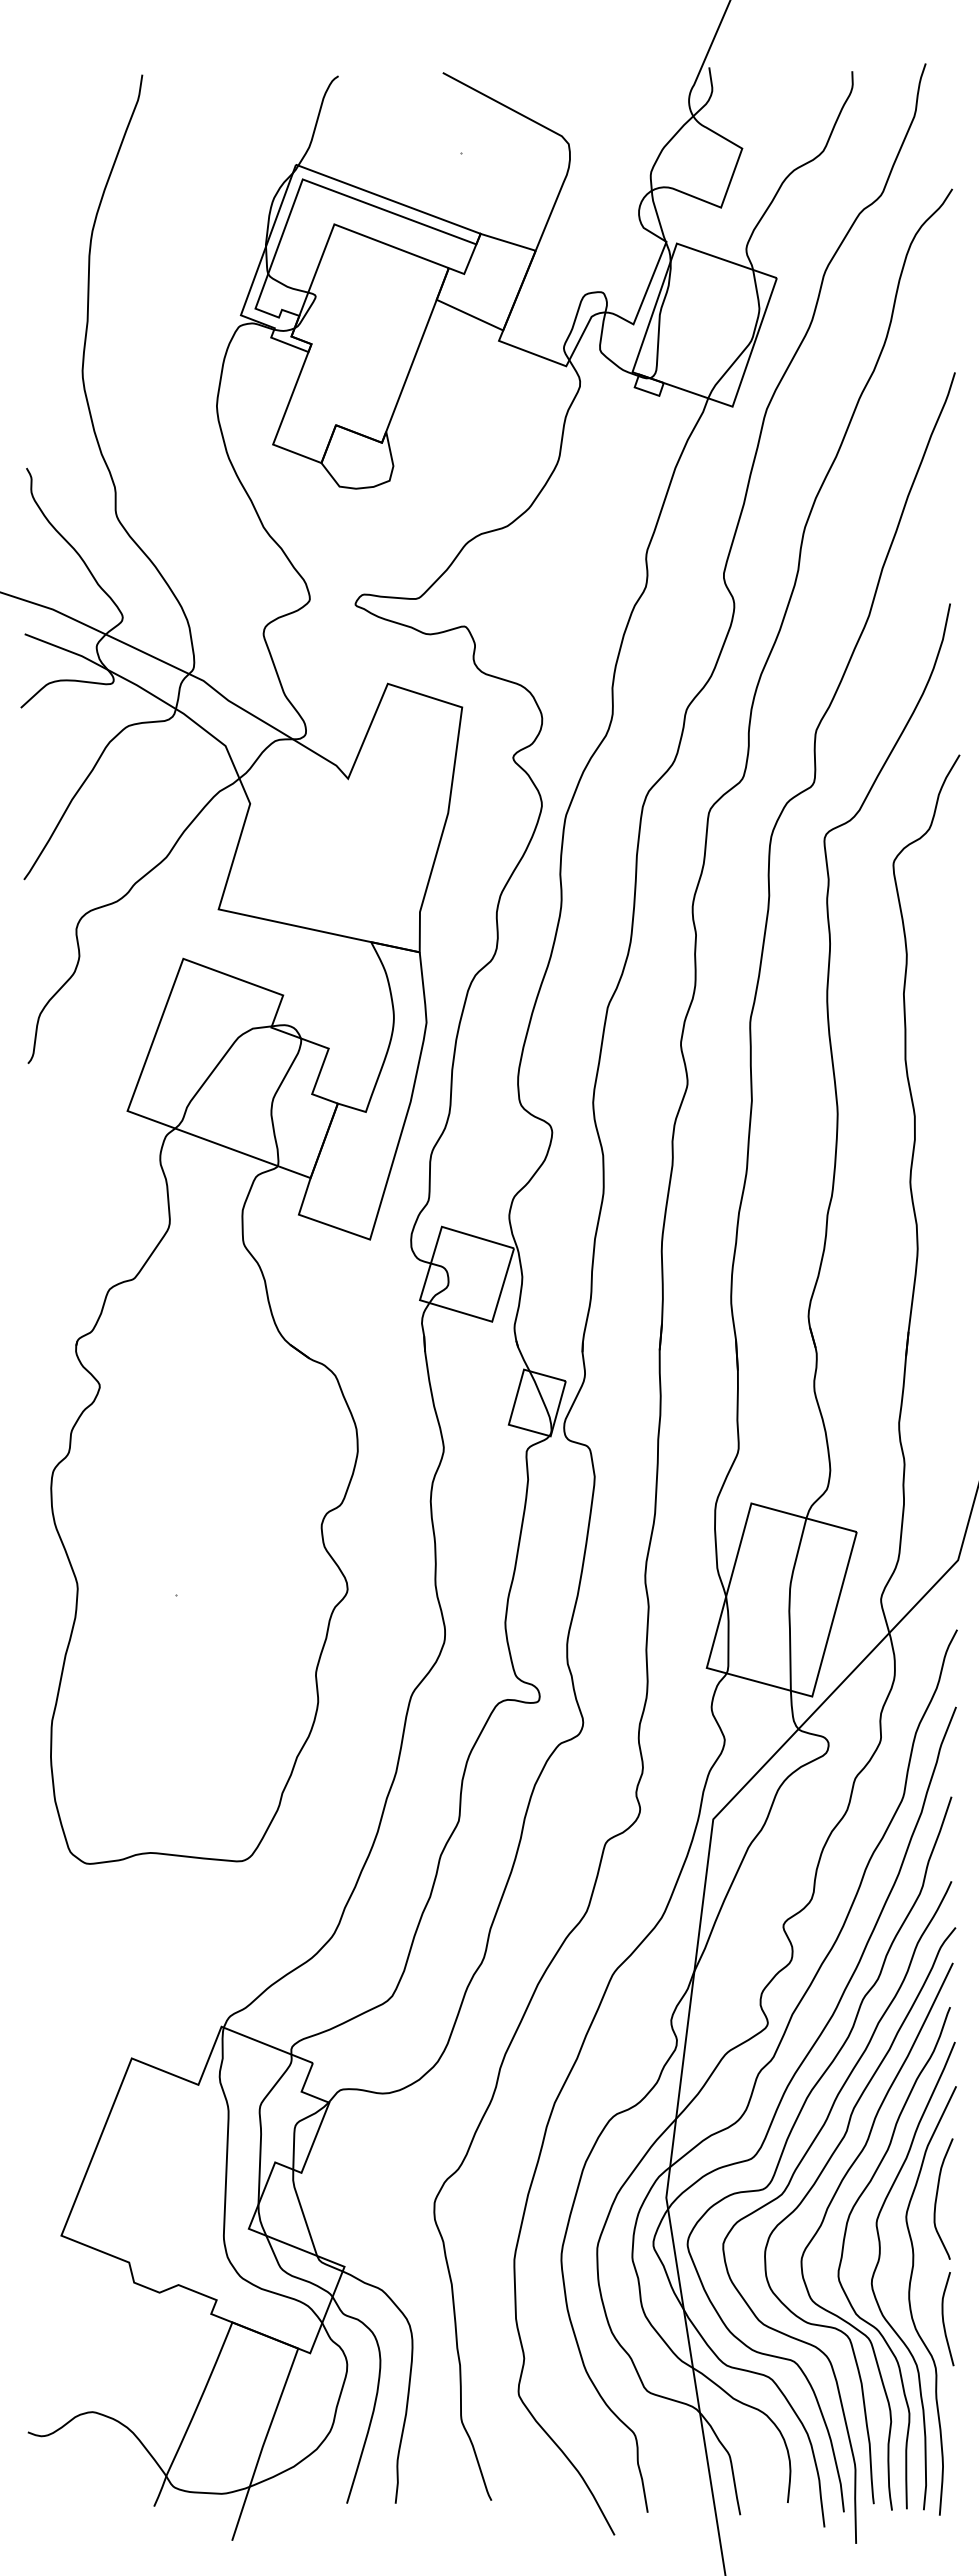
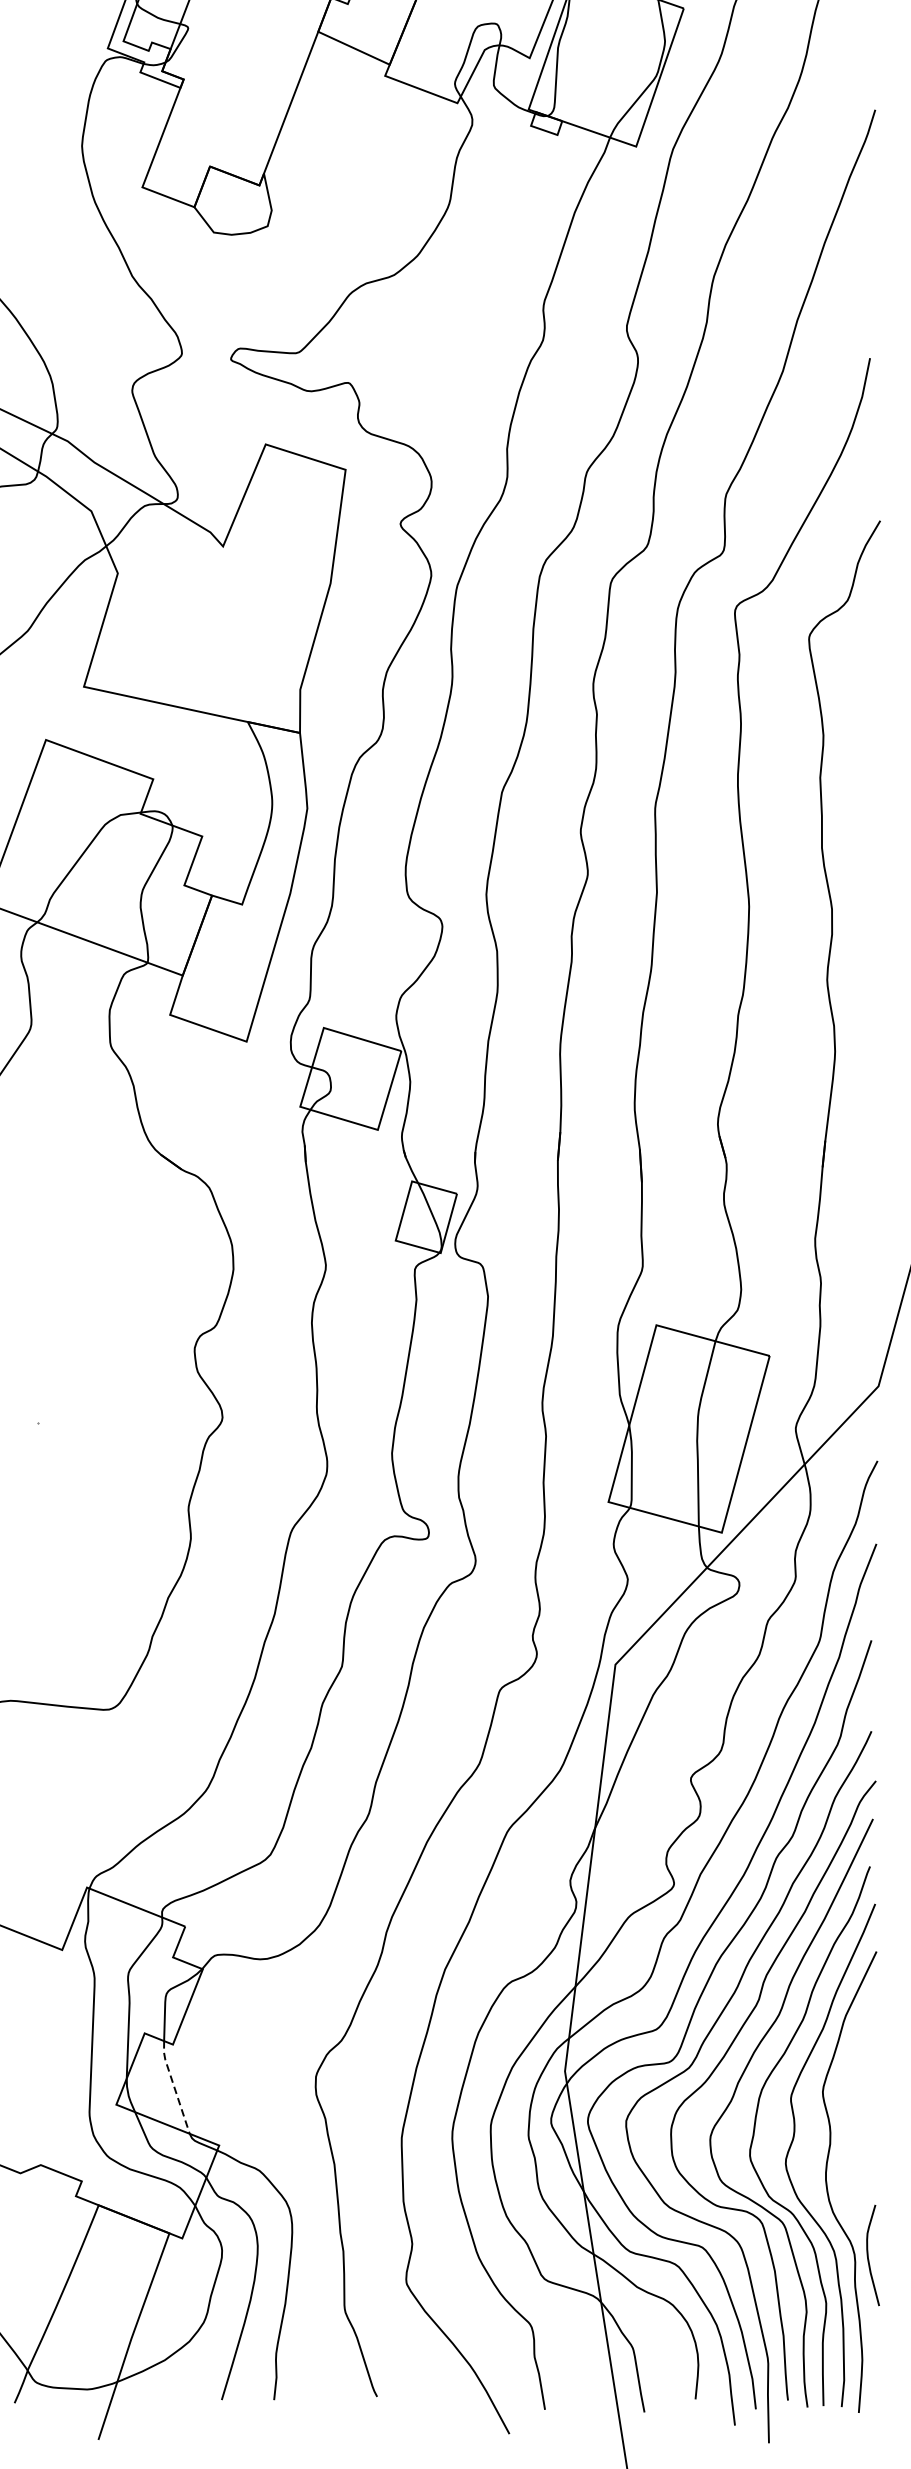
curve: (937, 2198) -> (856, 2072), removed
line: (302, 2212) -> (174, 2087), solid -> dashed
curve: (944, 2320) -> (869, 2256), moved

